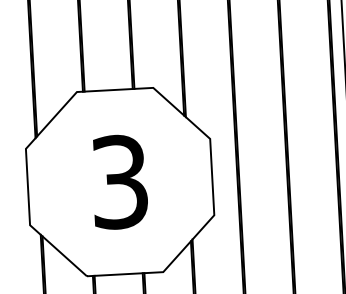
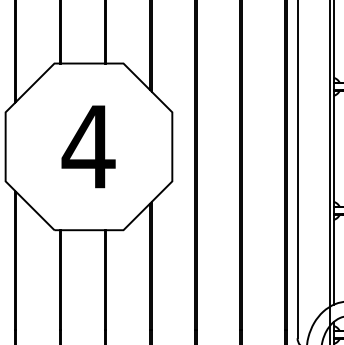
text: (119, 181) -> (88, 146), 3 -> 4

